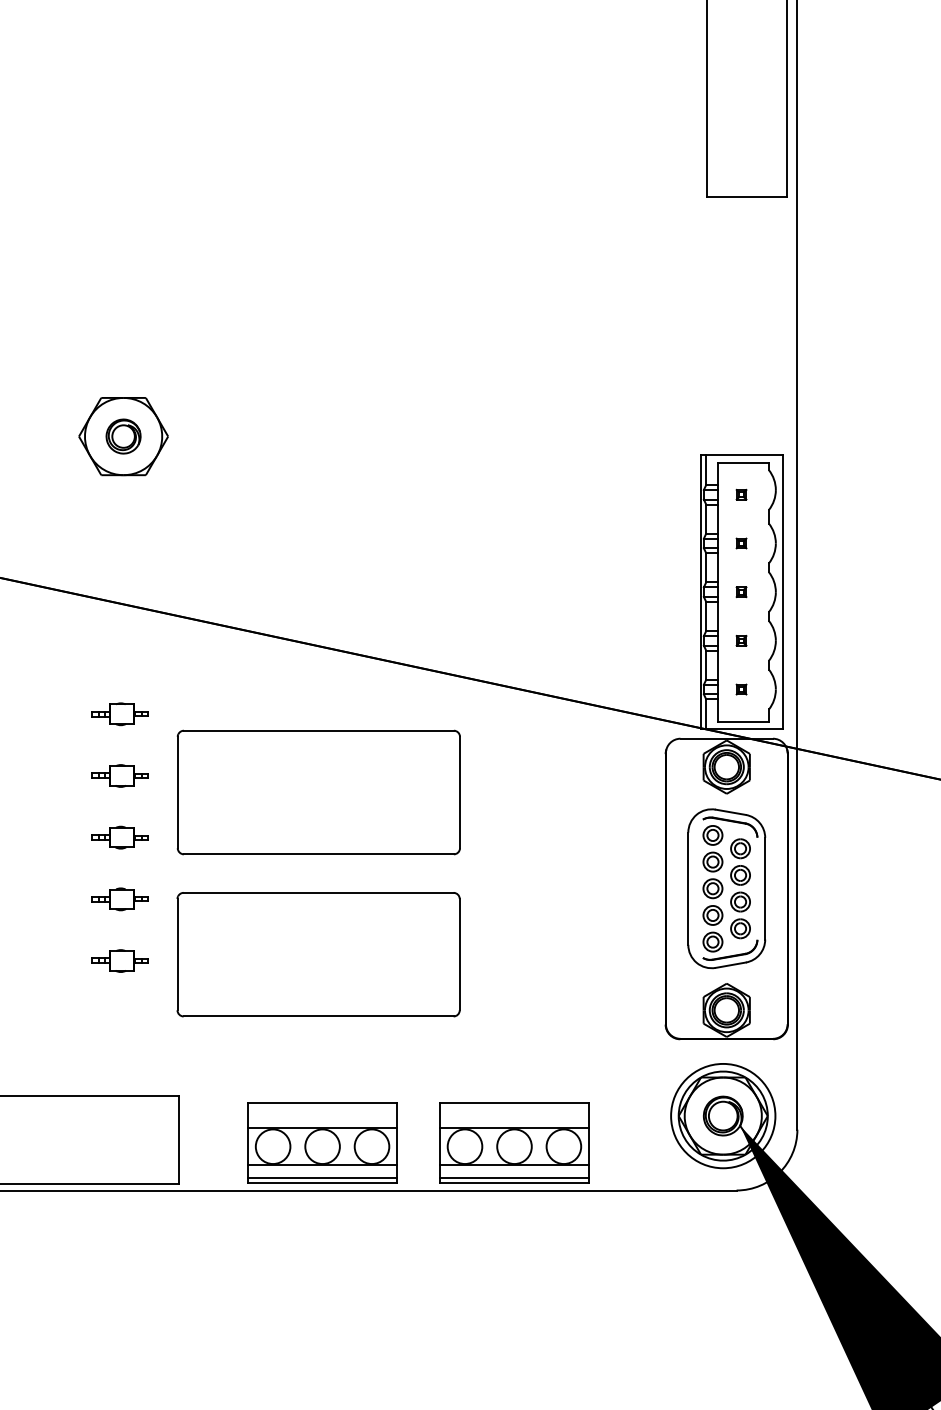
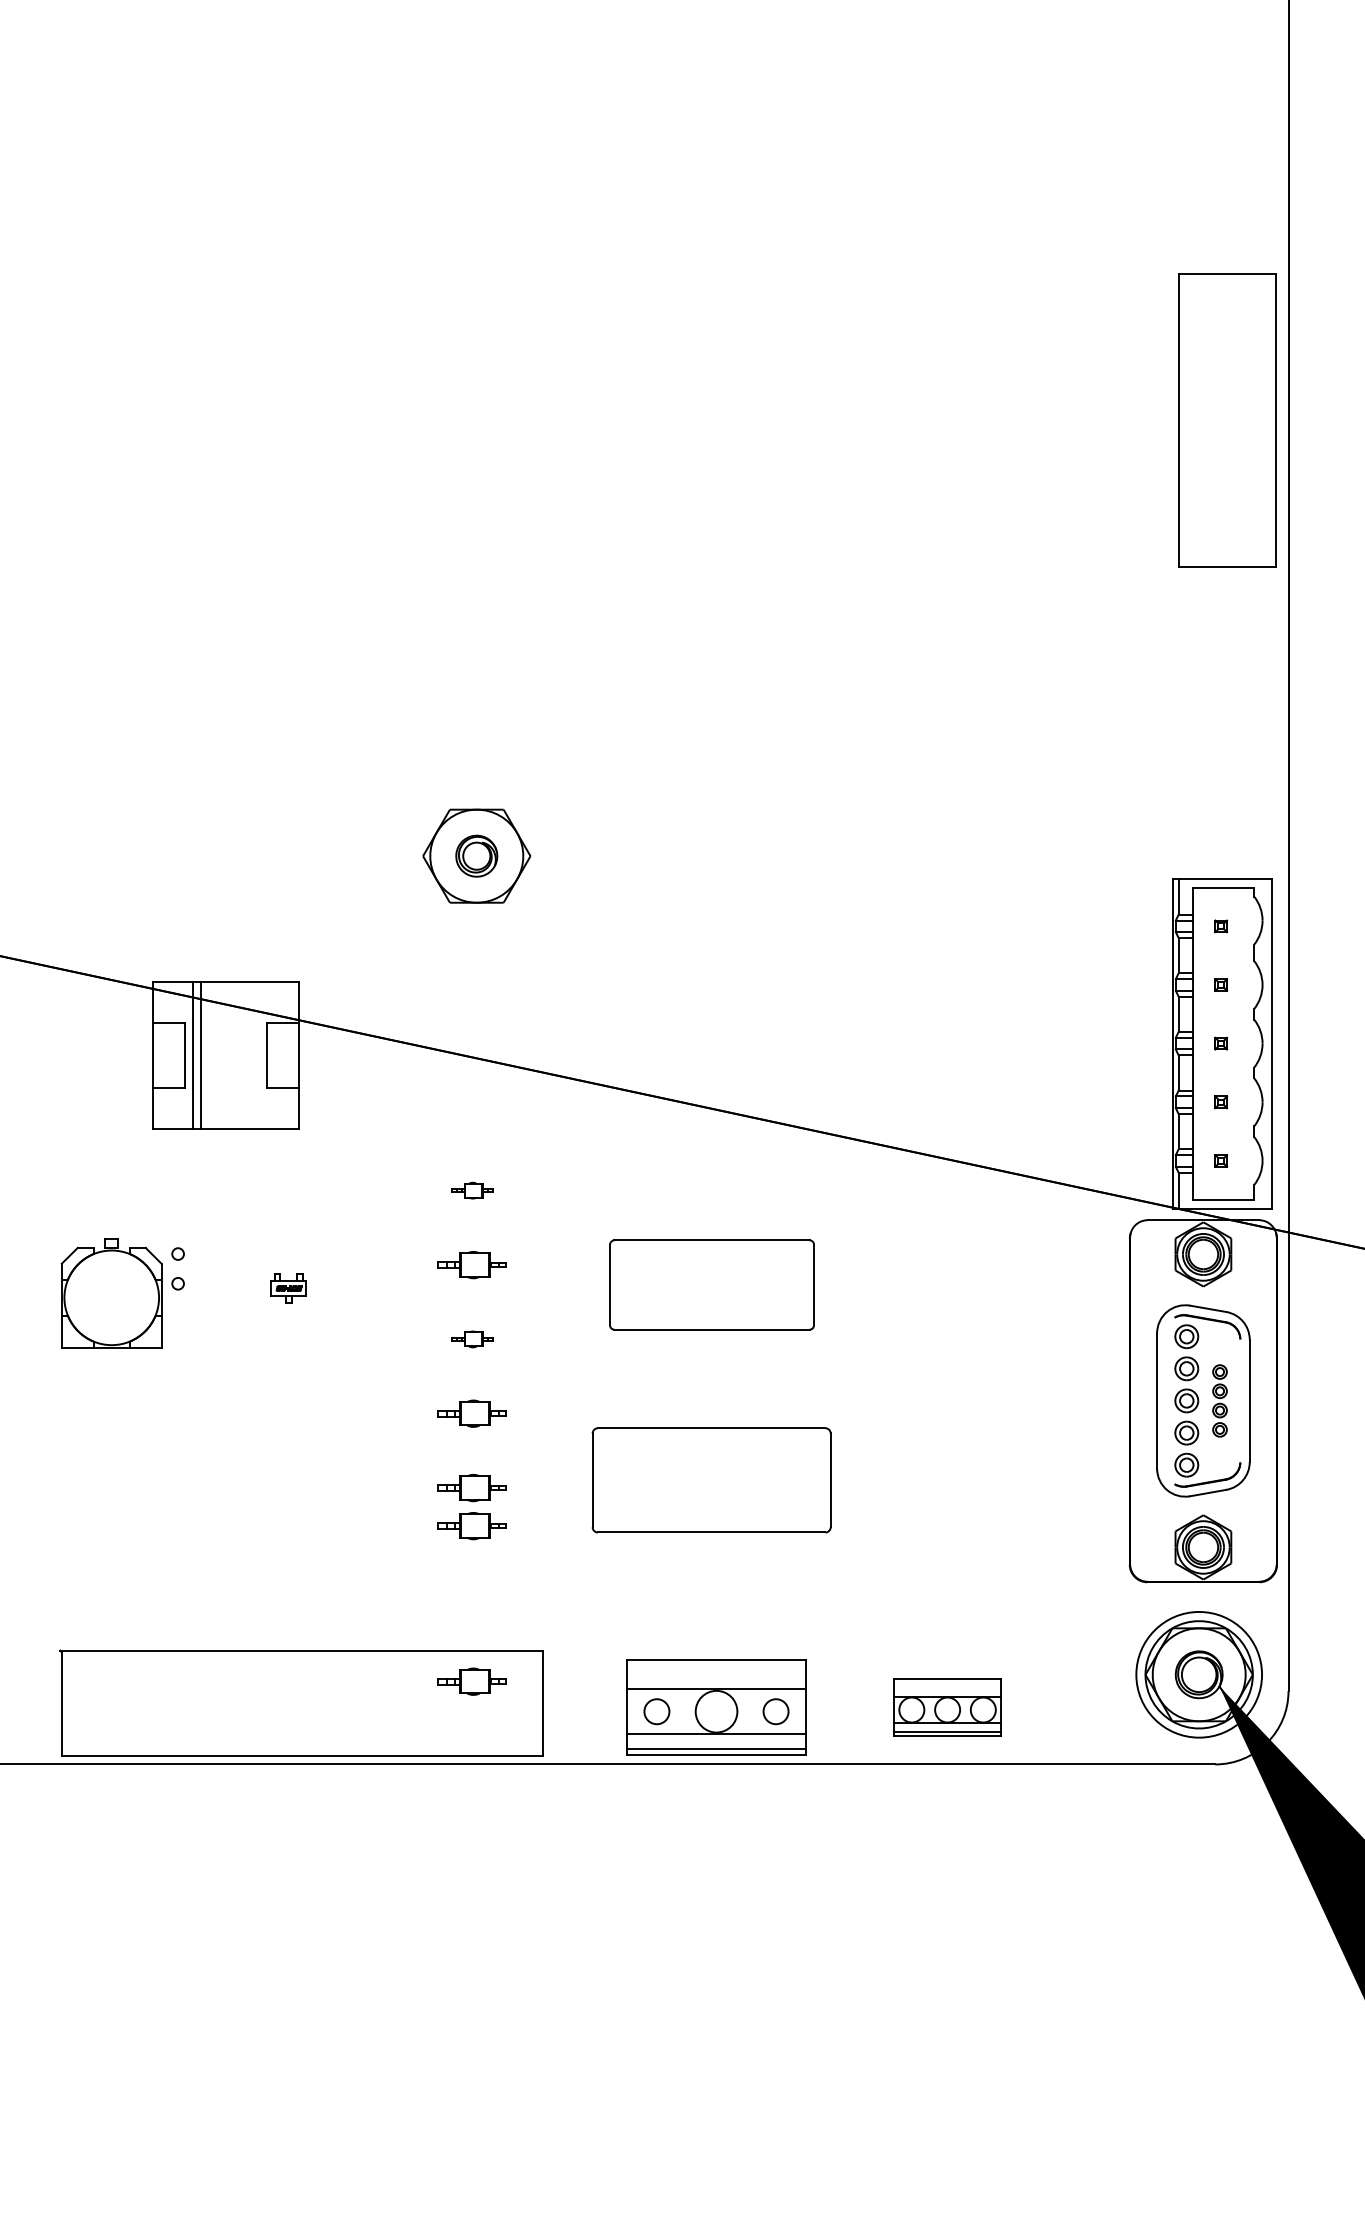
part: (119, 714) -> (471, 1190), size x0.6
part: (318, 792) -> (711, 1284), size x0.6
part: (119, 837) -> (471, 1339), size x0.6
part: (740, 888) -> (1219, 1400), size x0.6
part: (318, 954) -> (711, 1480), size x0.7
part: (119, 992) -> (471, 1526), added
part: (119, 1121) -> (471, 1681), added
part: (514, 1143) -> (947, 1707), size x0.6
circle: (272, 1146) -> (656, 1711), size x0.6
circle: (371, 1146) -> (775, 1711), size x0.6

